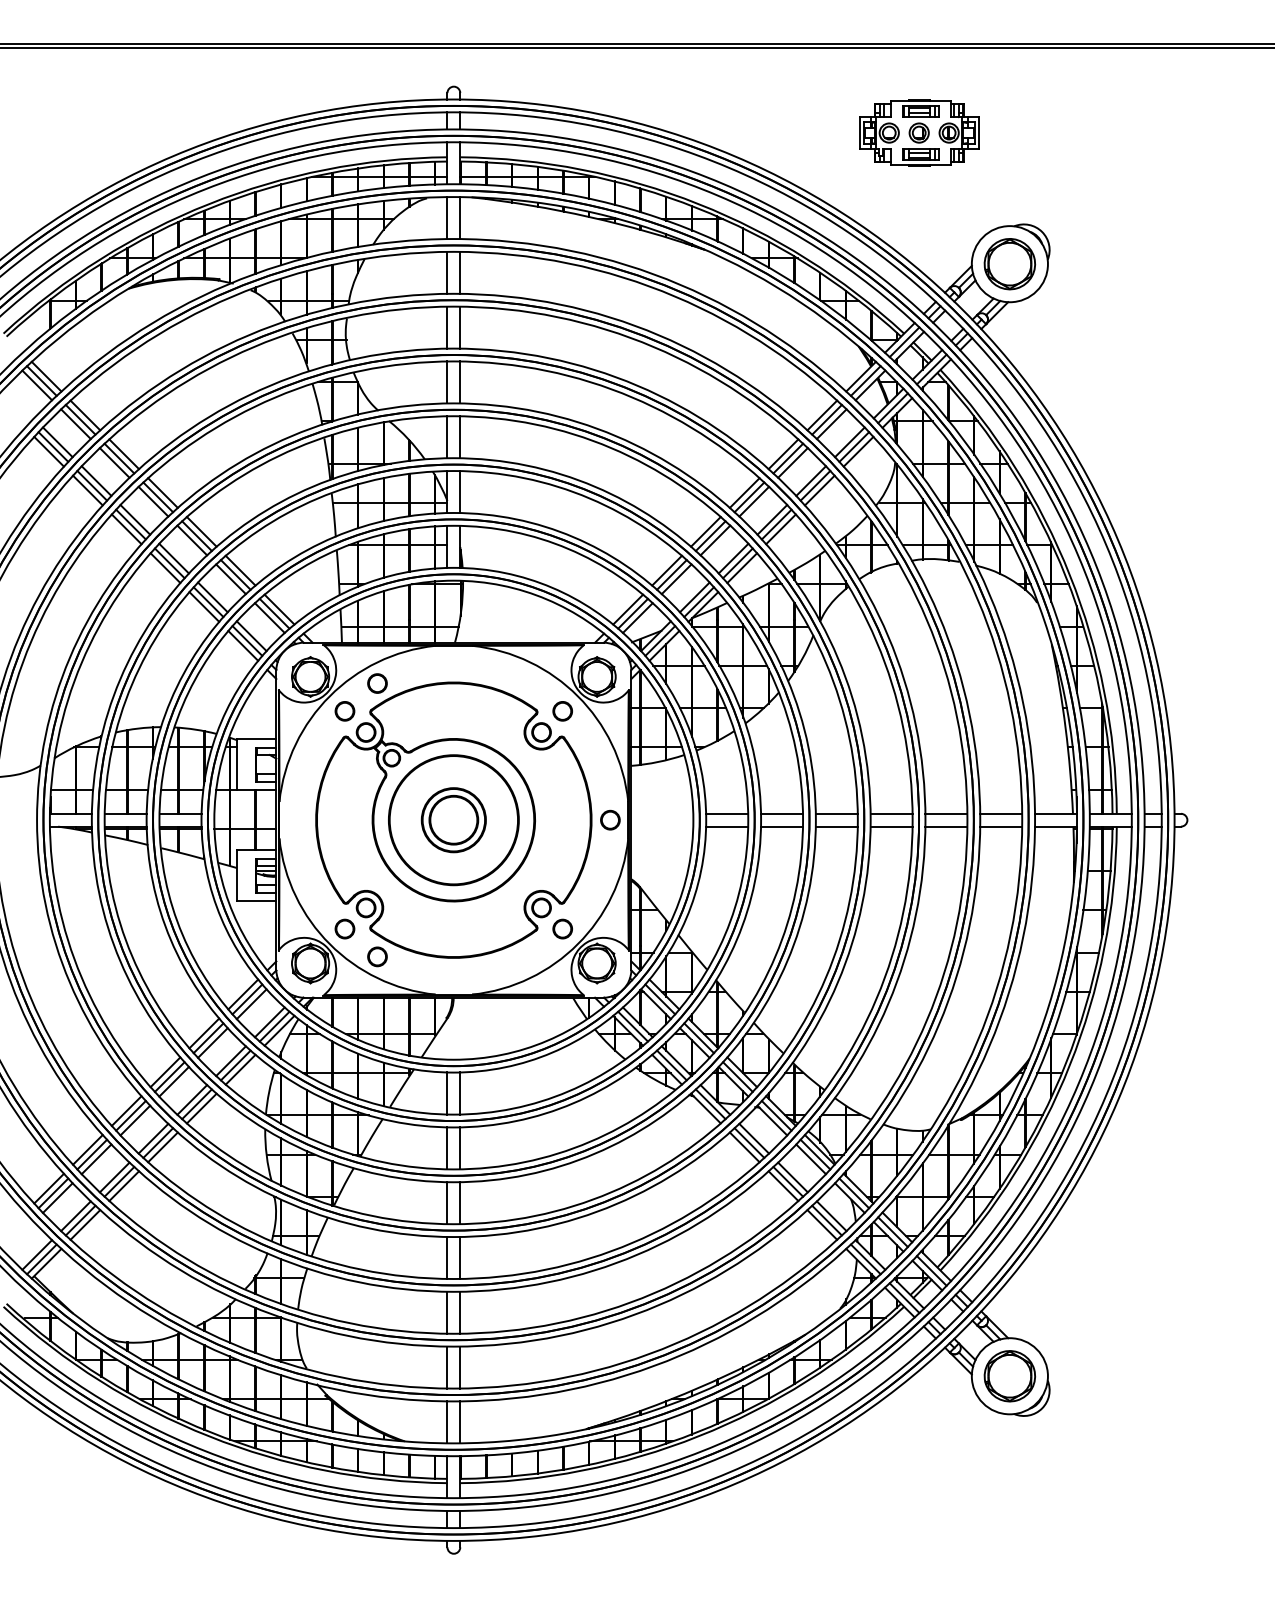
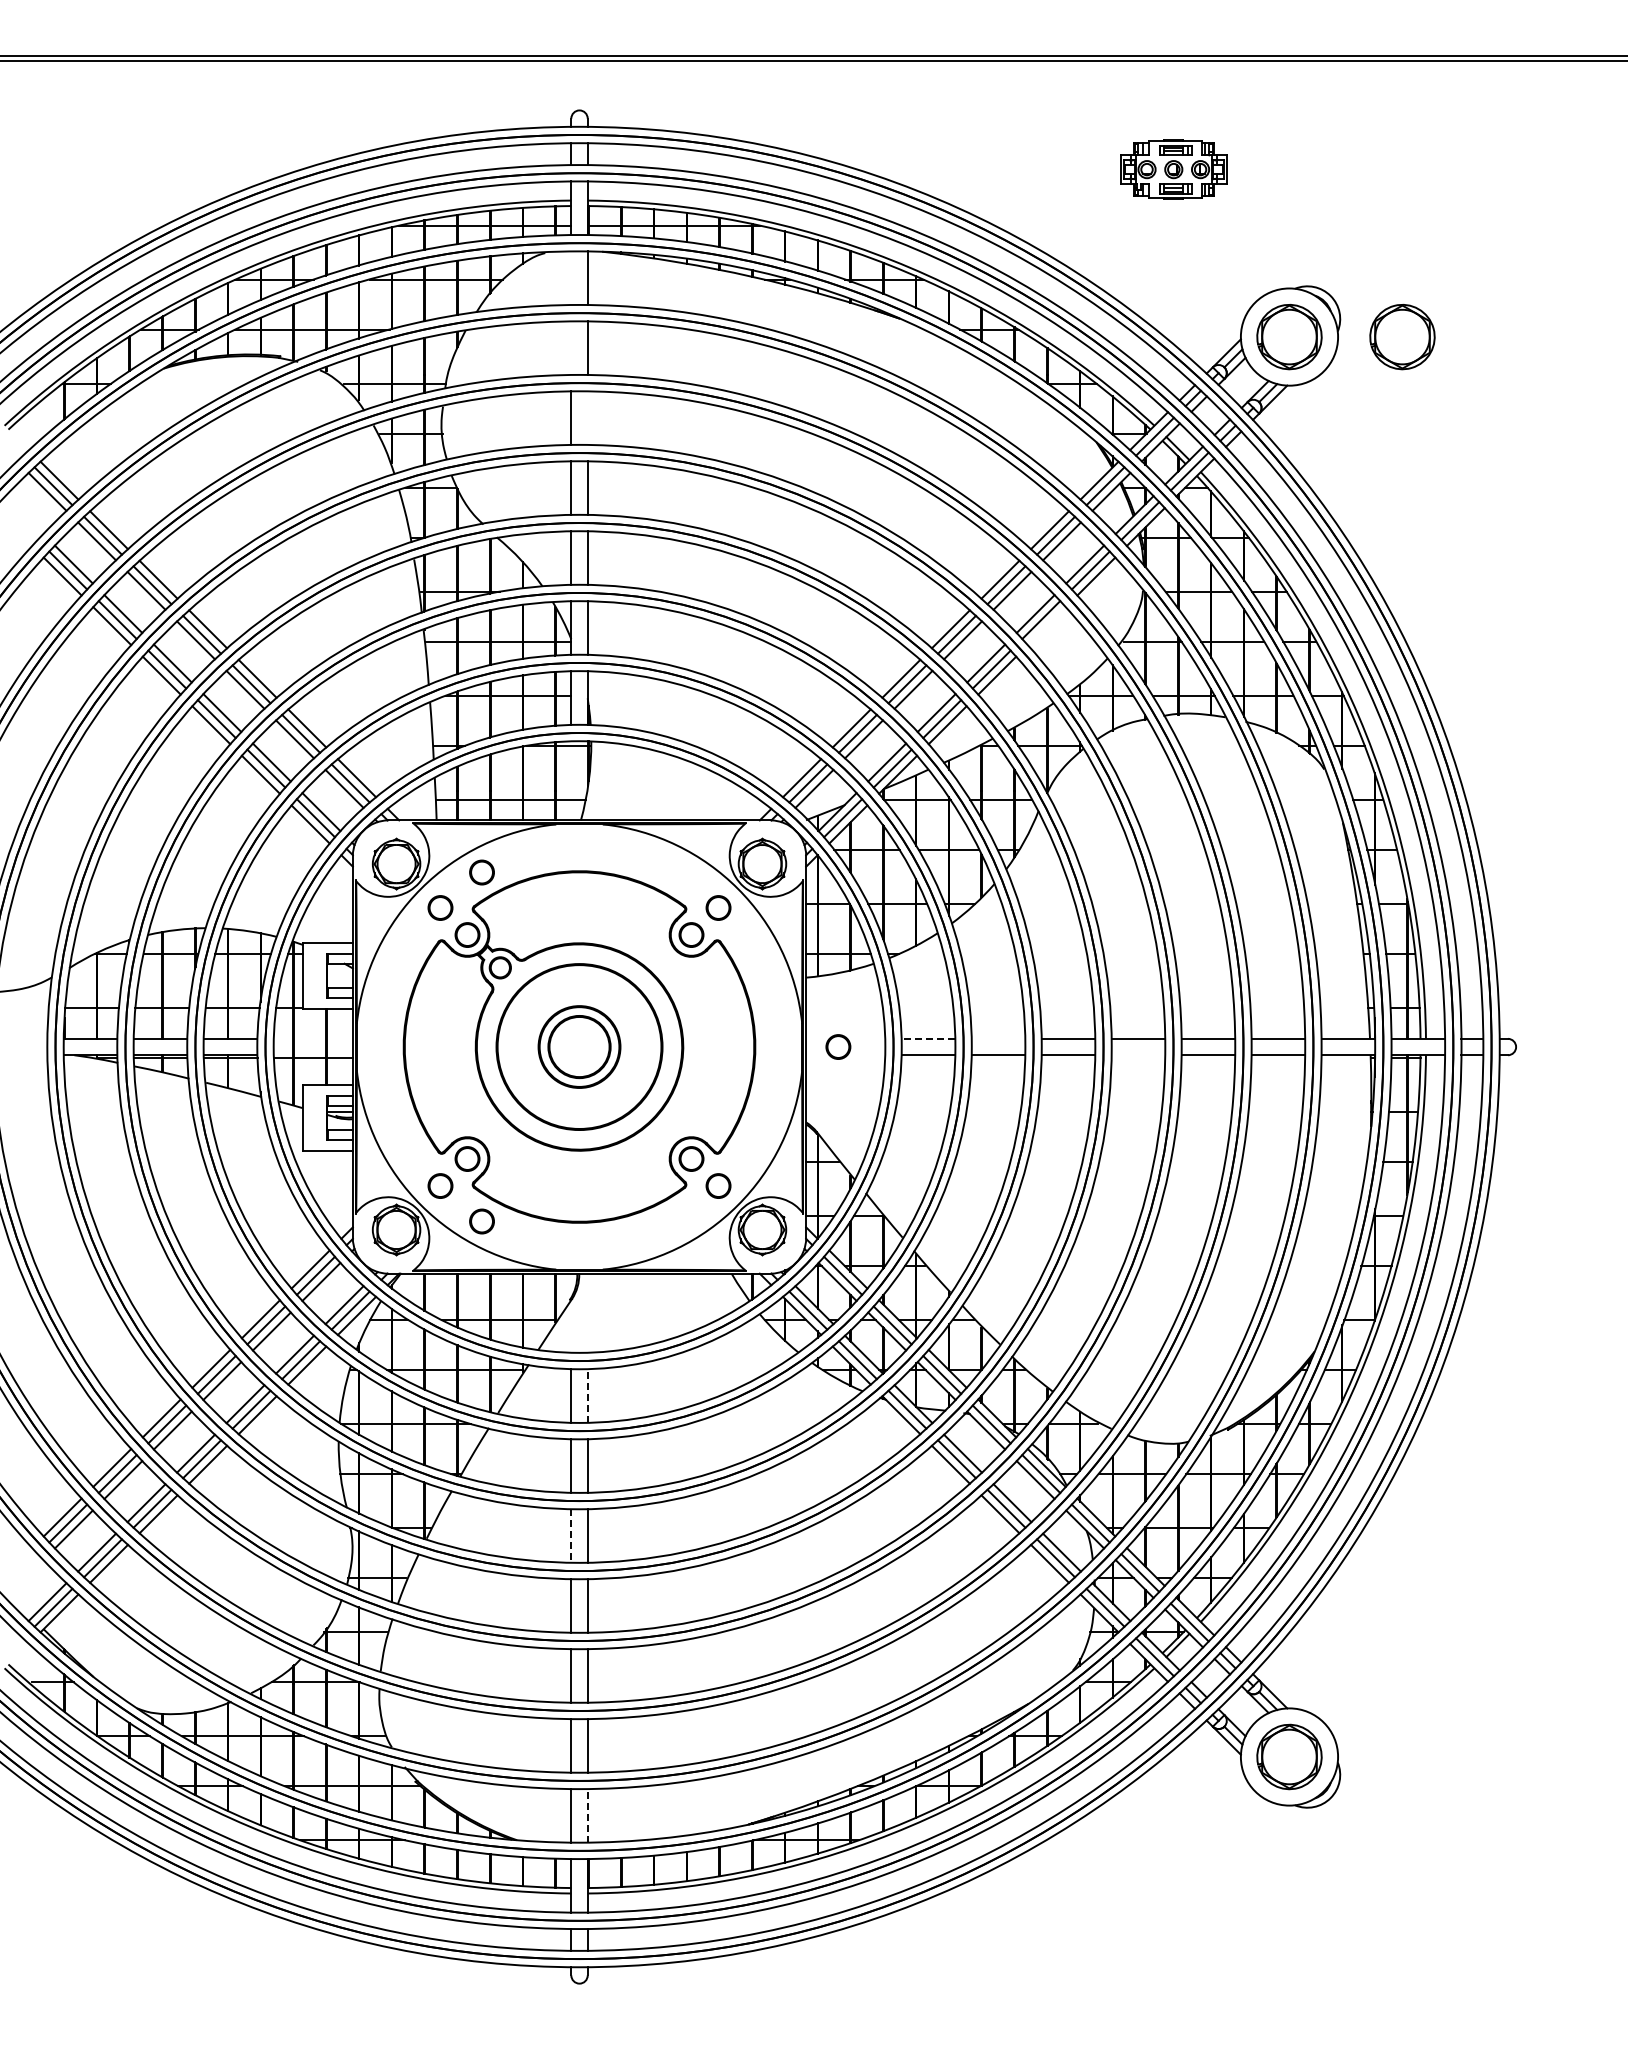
part: (919, 132) -> (1173, 169), size x0.7
line: (447, 218) -> (571, 278), removed
part: (1098, 264) -> (1402, 337), added
line: (447, 272) -> (571, 347), removed
line: (460, 327) -> (587, 417), removed
line: (819, 490) -> (1046, 626), removed
line: (727, 813) -> (928, 1038), solid -> dashed
line: (782, 813) -> (998, 1038), removed
circle: (610, 819) -> (838, 1046), moved
line: (891, 826) -> (1138, 1055), removed
line: (460, 1093) -> (587, 1396), solid -> dashed
line: (447, 1203) -> (571, 1536), solid -> dashed
line: (460, 1422) -> (587, 1815), solid -> dashed

